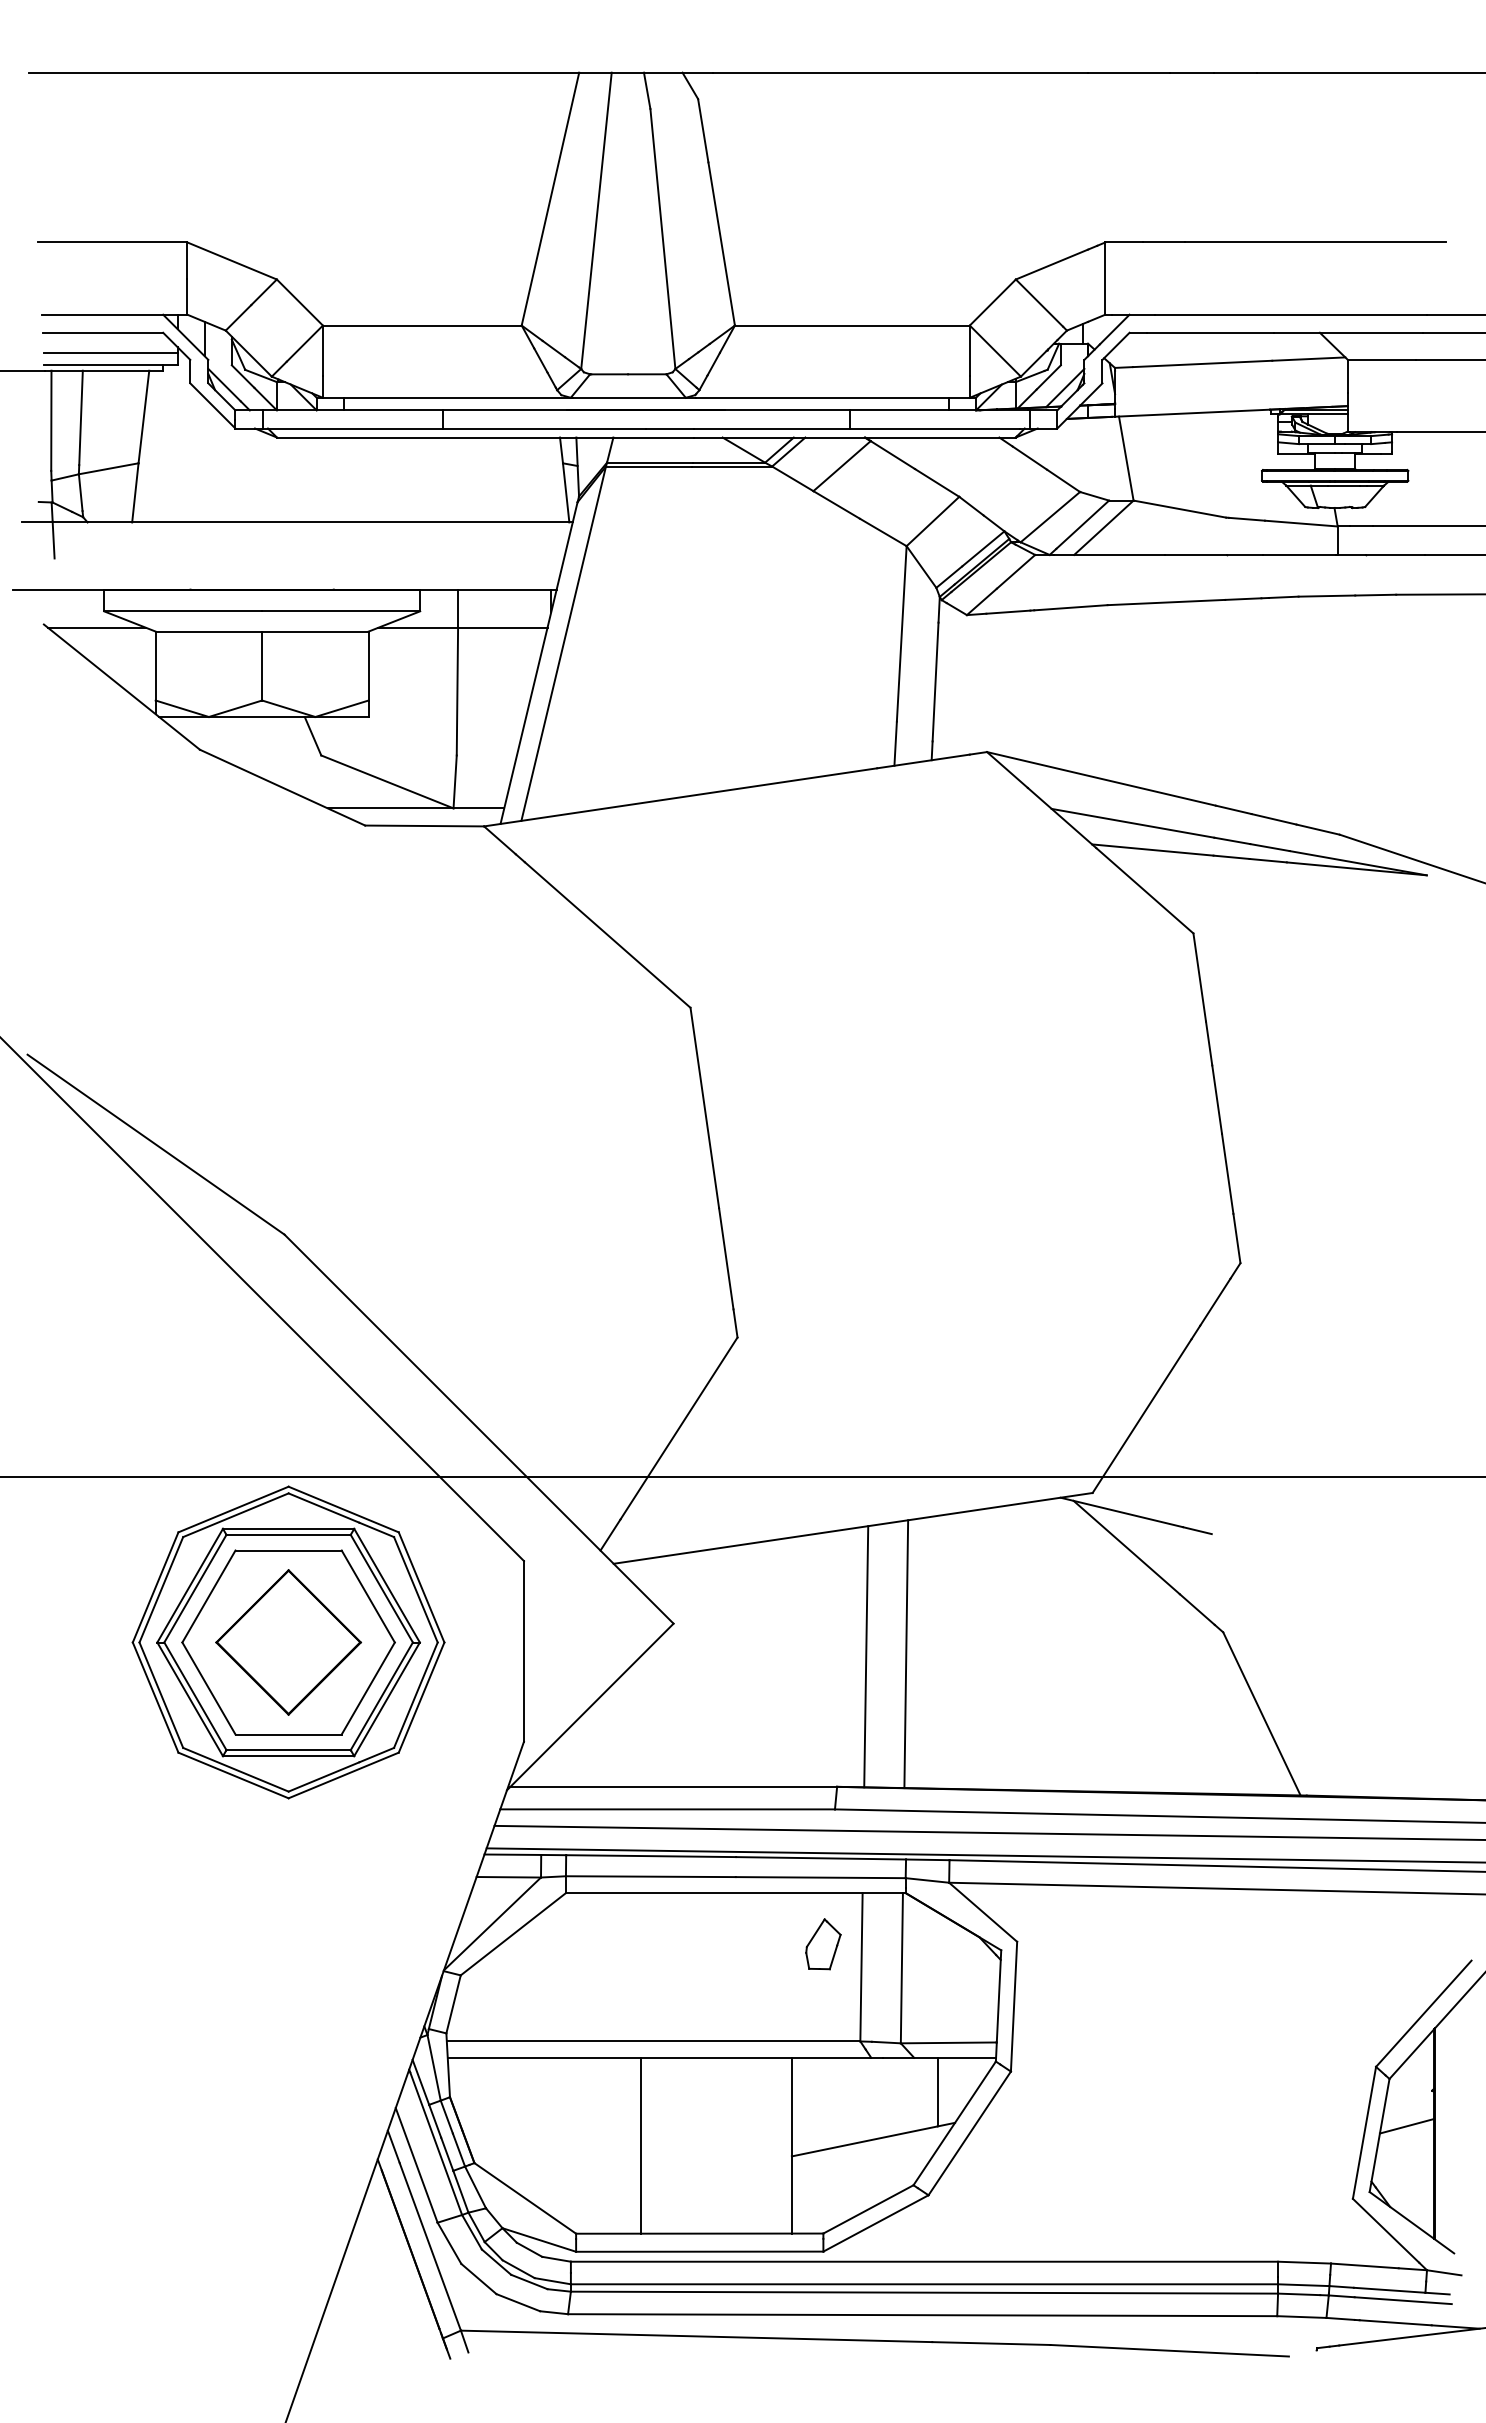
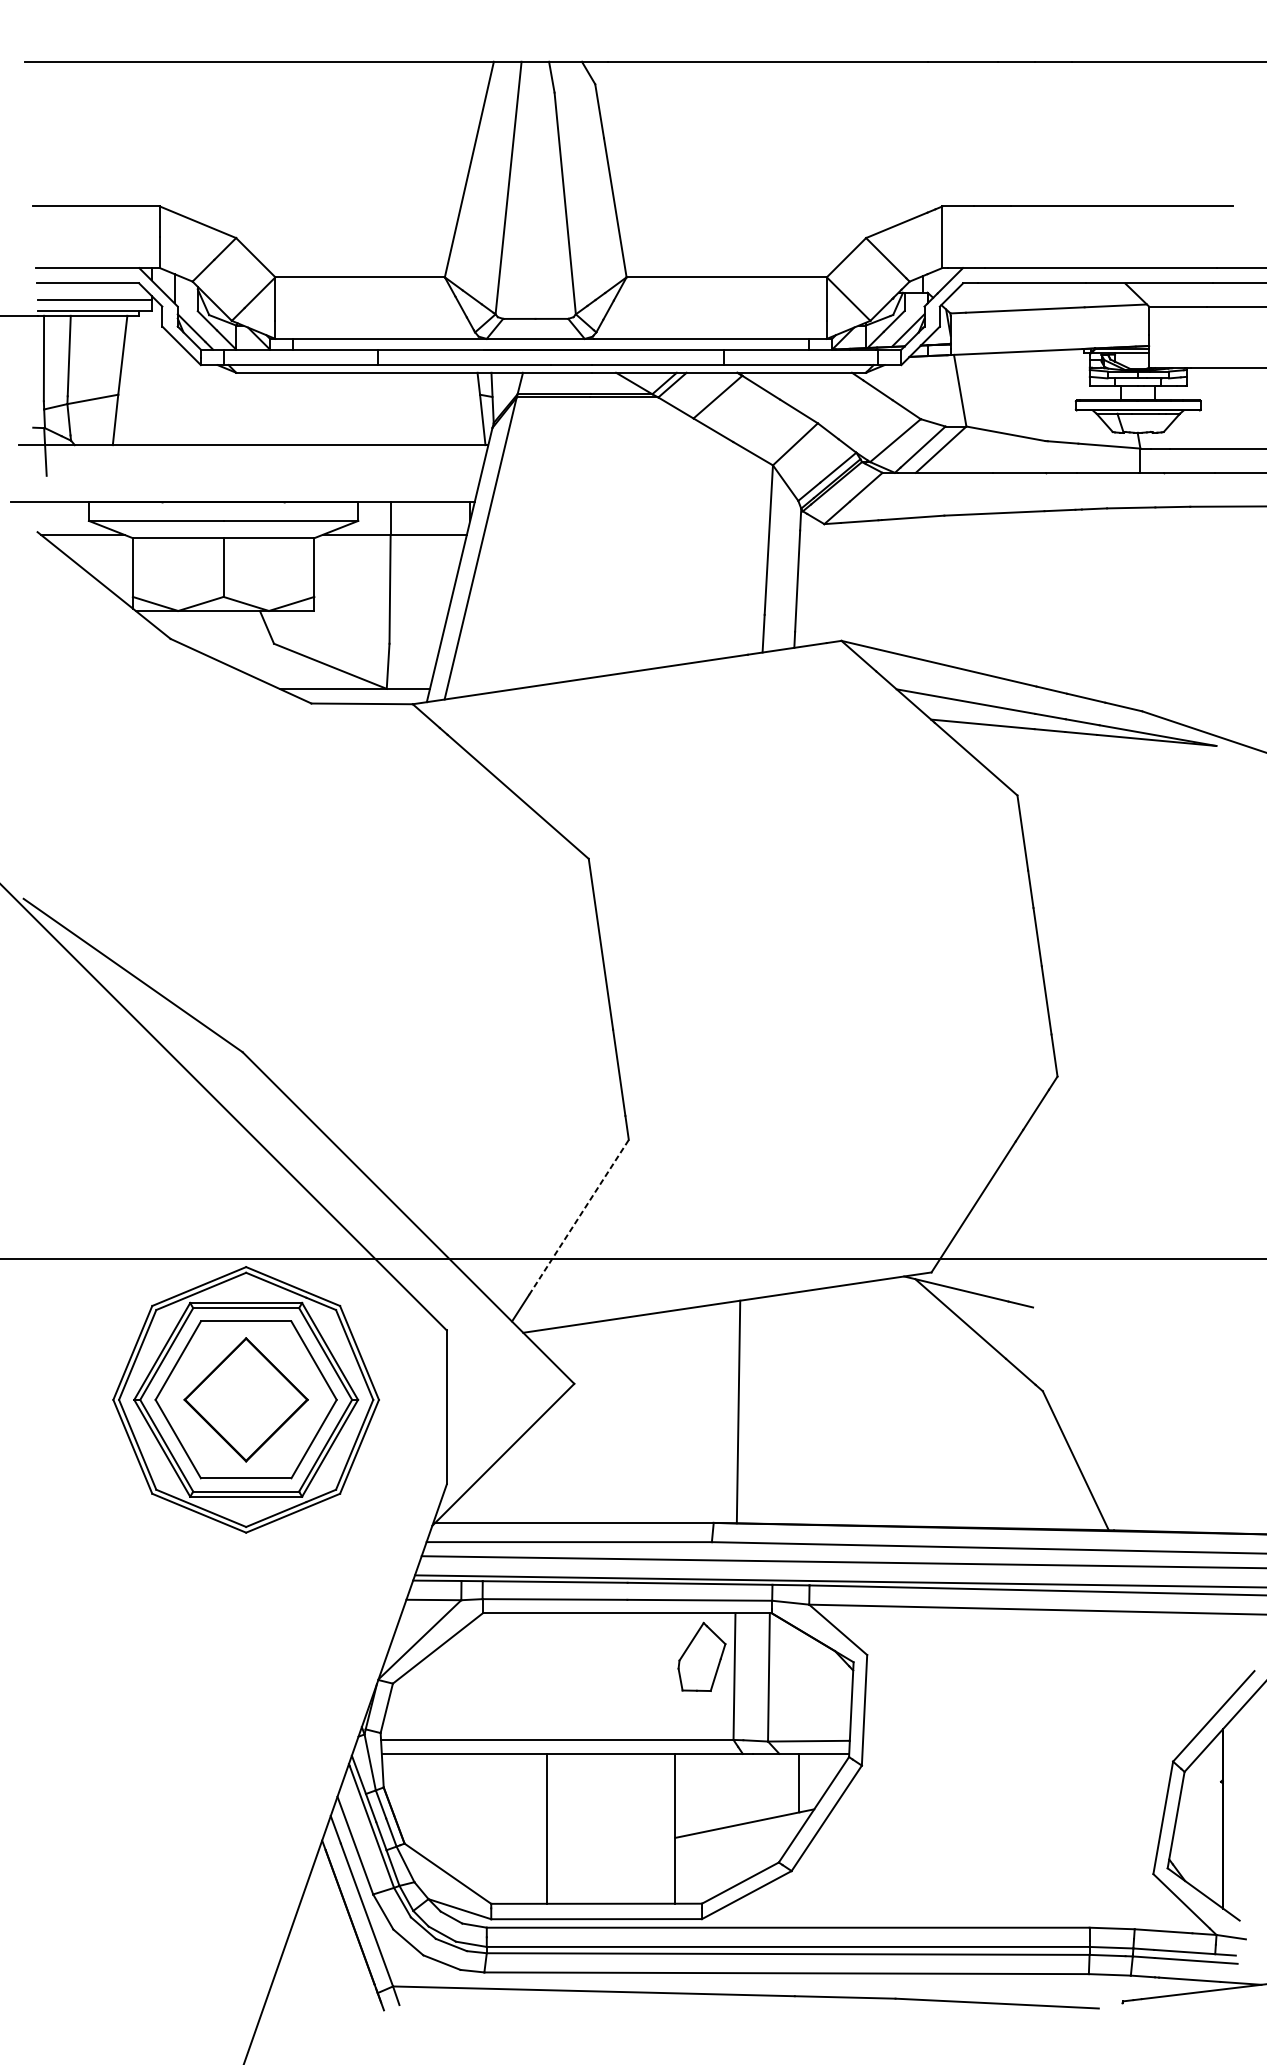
line: (679, 1428) -> (579, 1217), solid -> dashed
line: (906, 1654) -> (772, 1410), removed
part: (823, 1944) -> (702, 1657), size x1.6
line: (1406, 2125) -> (1199, 1811), removed

